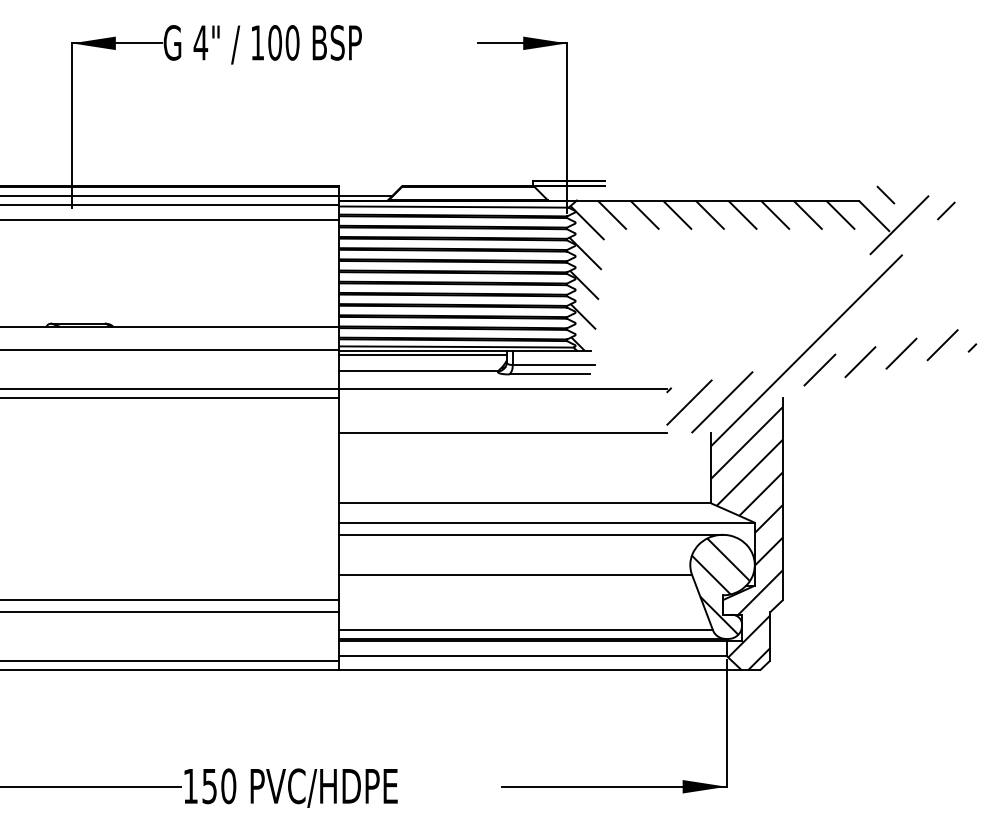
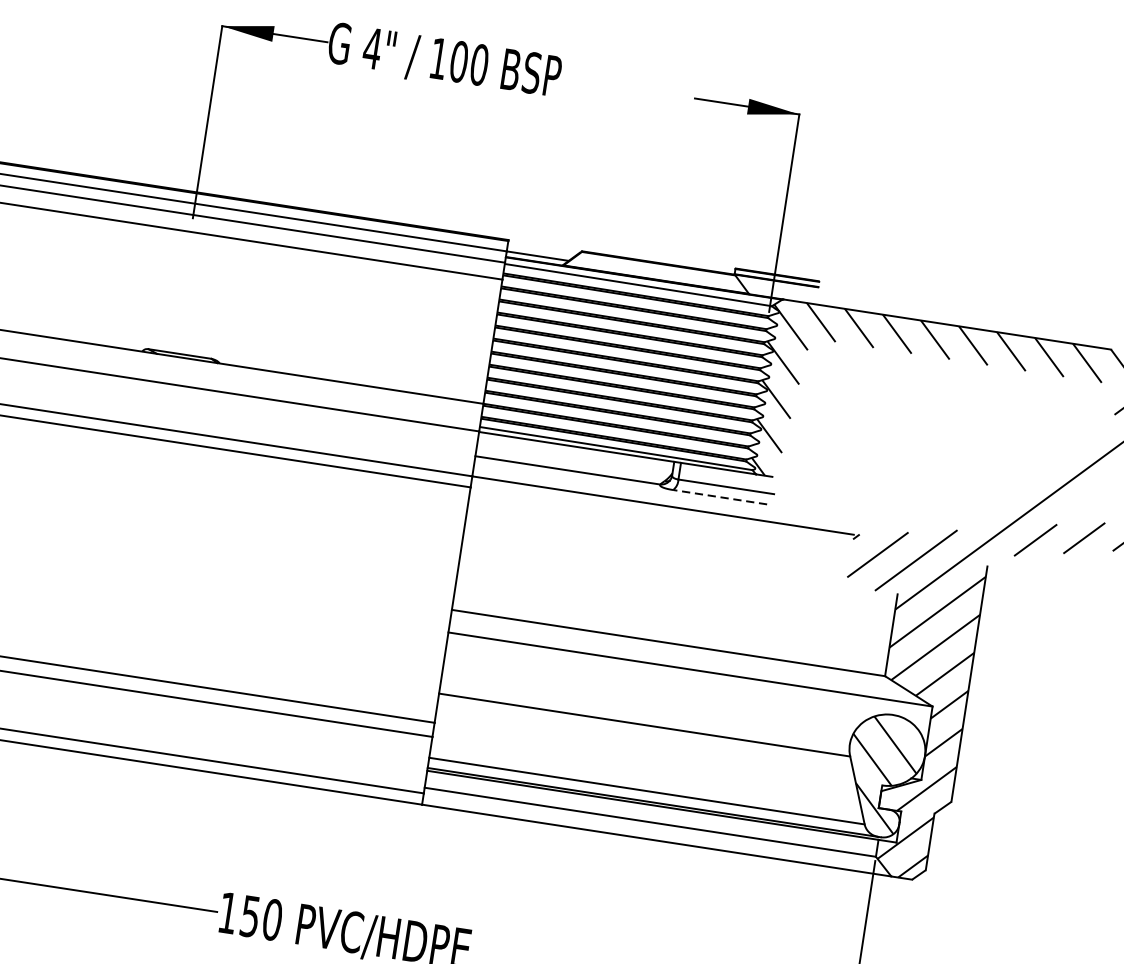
line: (422, 355) -> (575, 452), removed
line: (549, 374) -> (719, 497), solid -> dashed
line: (502, 433) -> (654, 557), removed
line: (530, 534) -> (669, 680), removed

